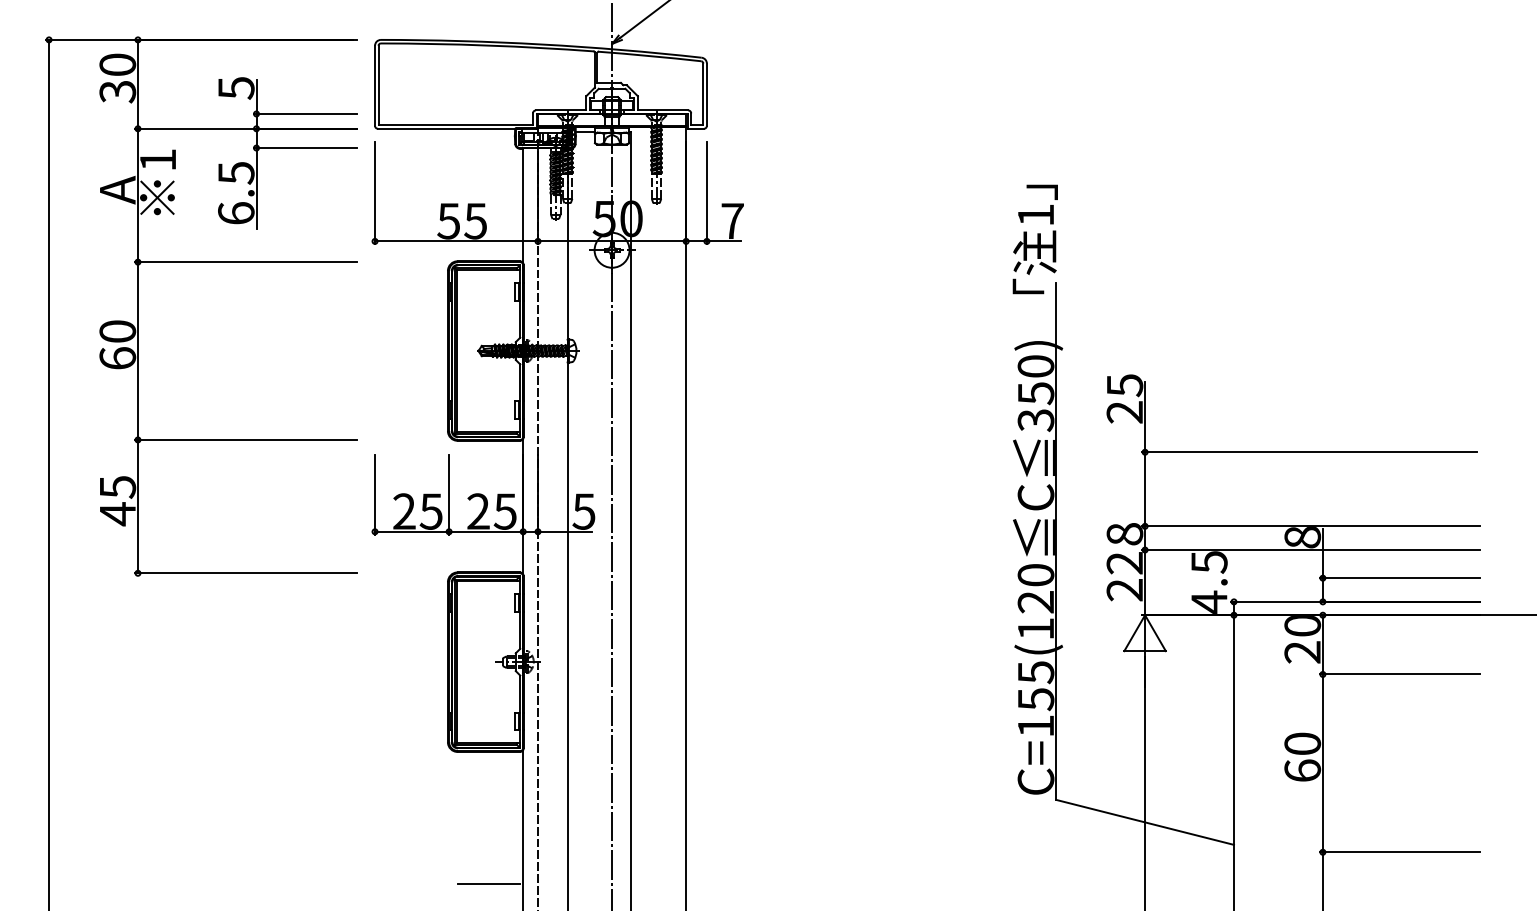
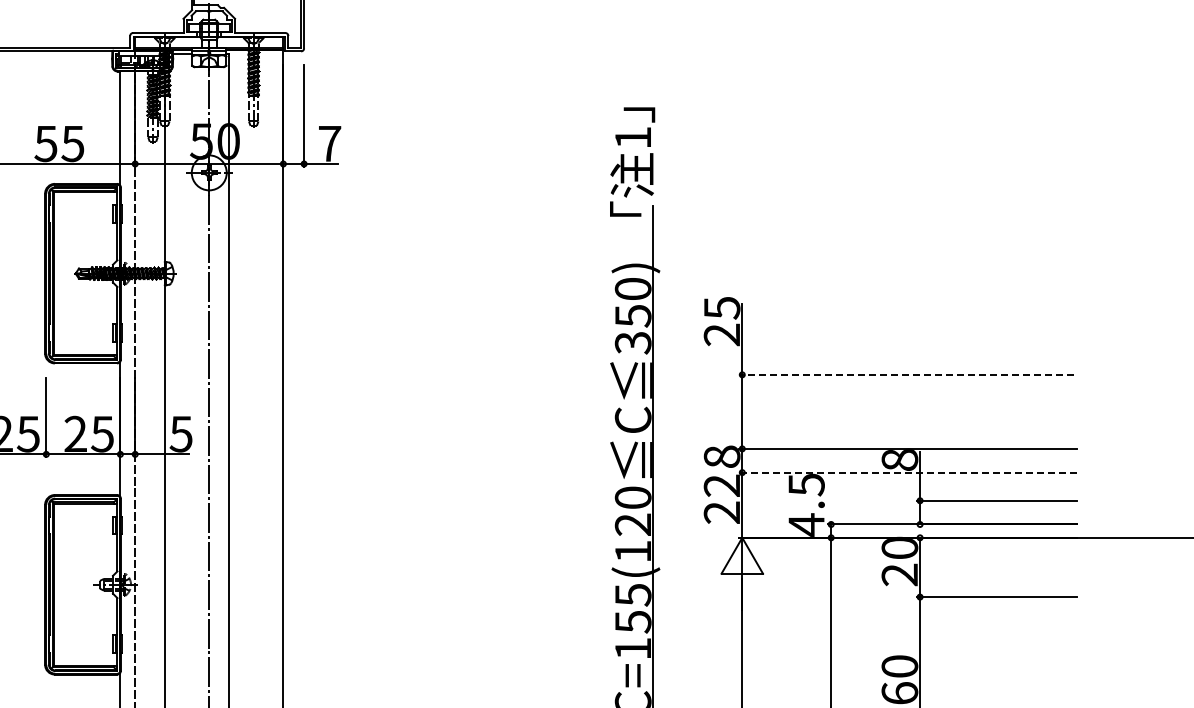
line: (1309, 452) -> (906, 375), solid -> dashed
line: (1311, 550) -> (908, 473), solid -> dashed

